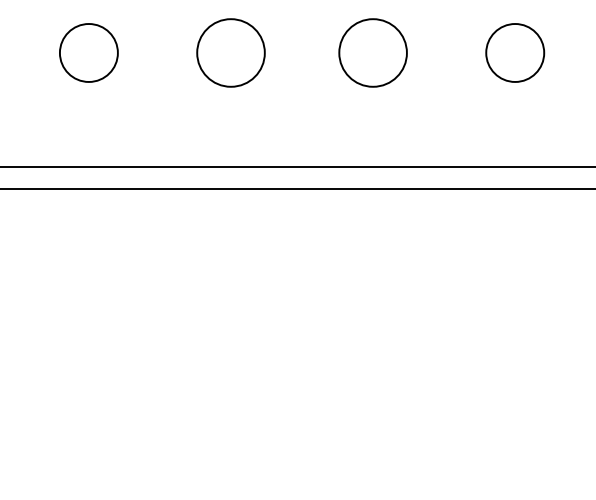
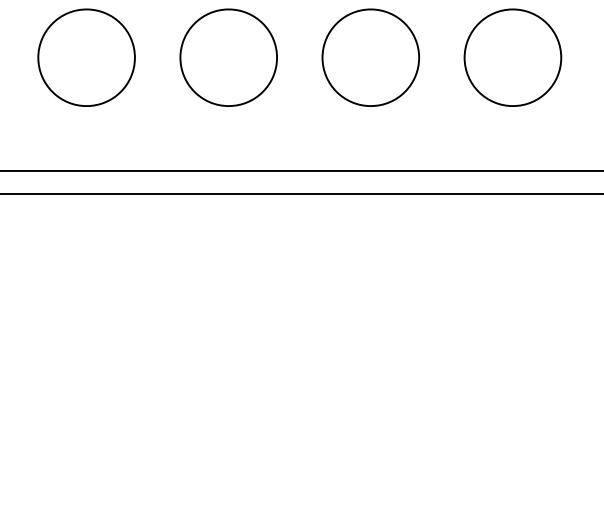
circle: (88, 52) -> (86, 57), size x1.67
circle: (230, 52) -> (228, 57), size x1.43
circle: (372, 52) -> (370, 57), size x1.43
circle: (514, 52) -> (512, 57), size x1.67

